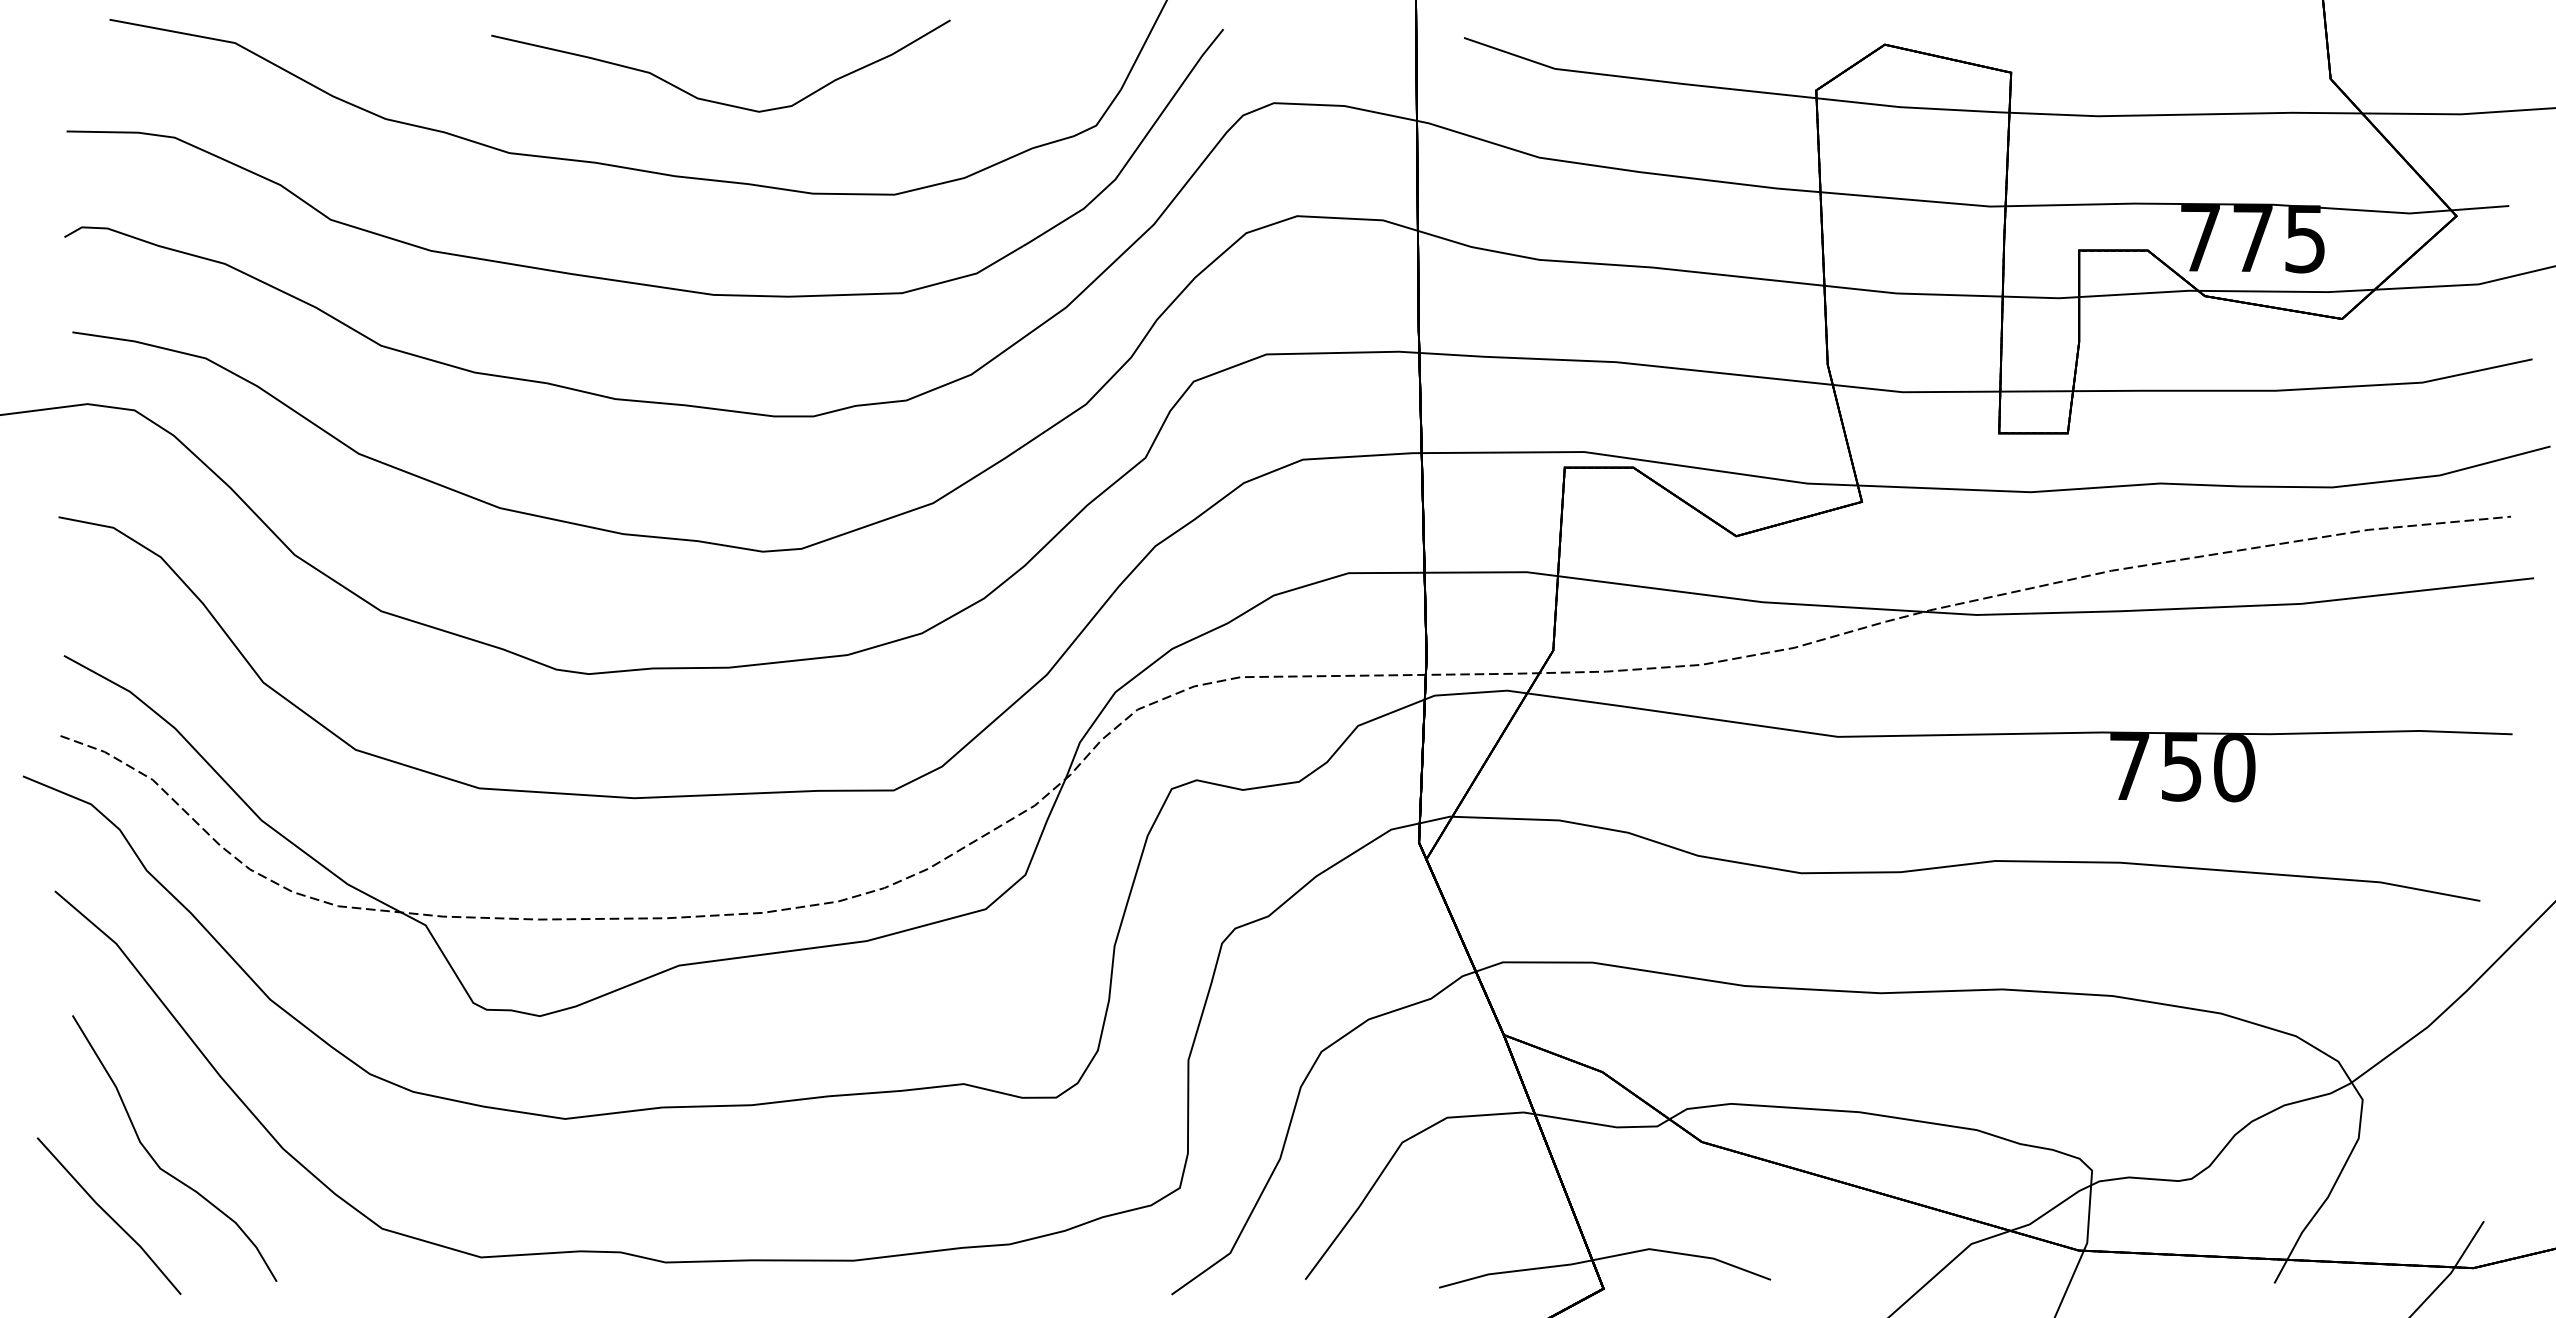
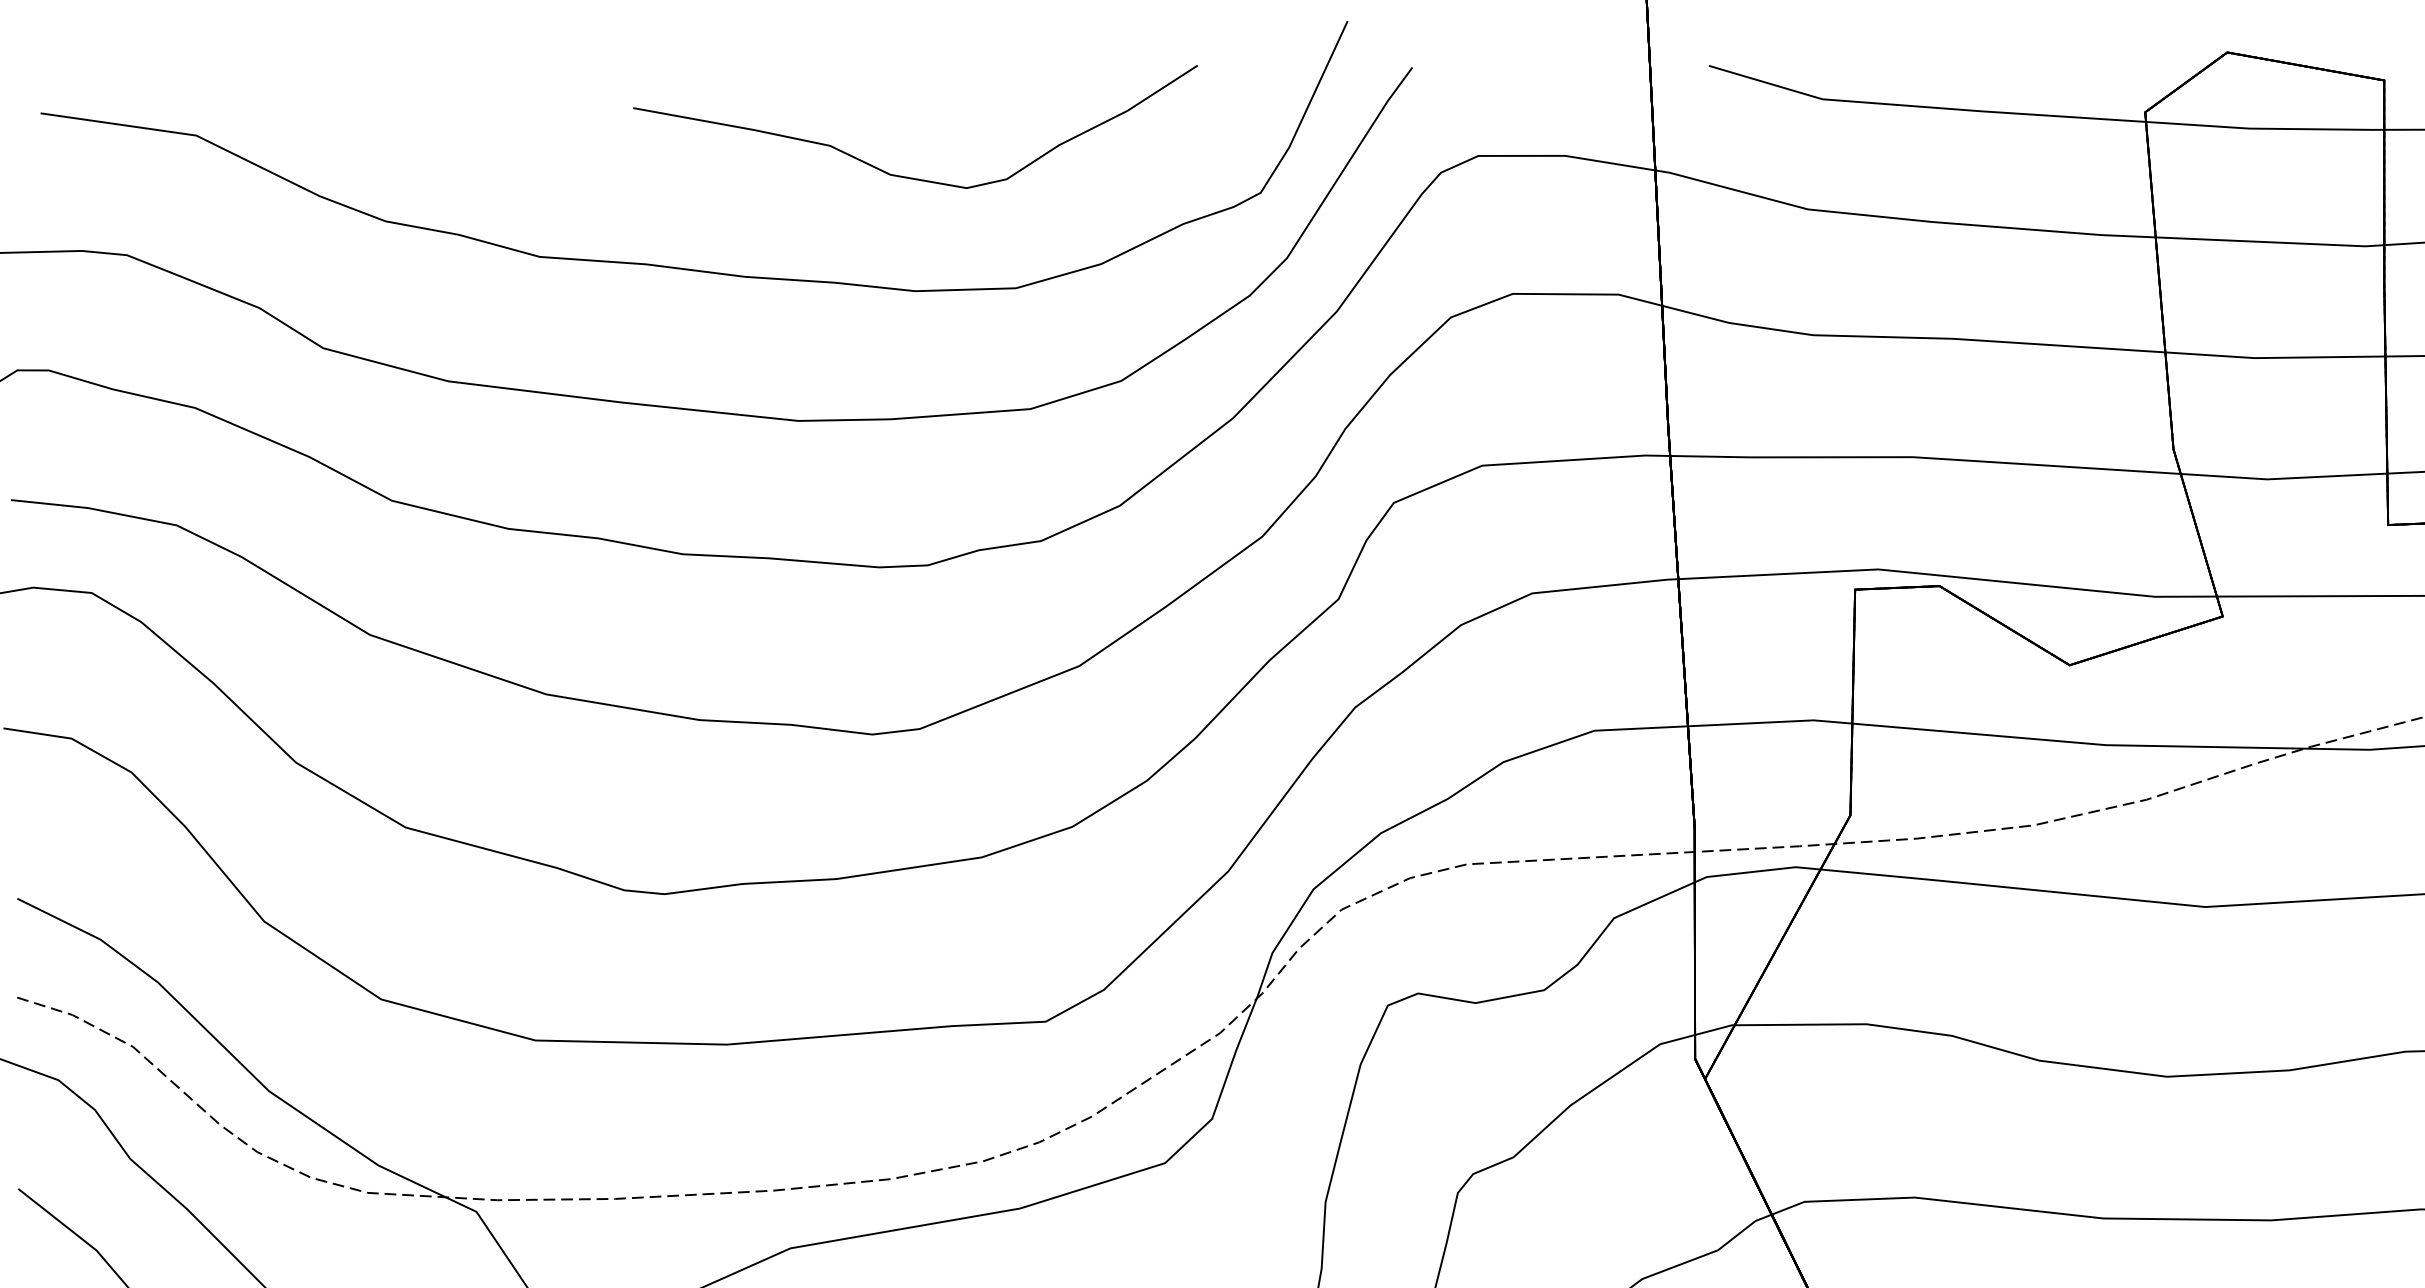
part: (712, 100) -> (908, 176), moved

